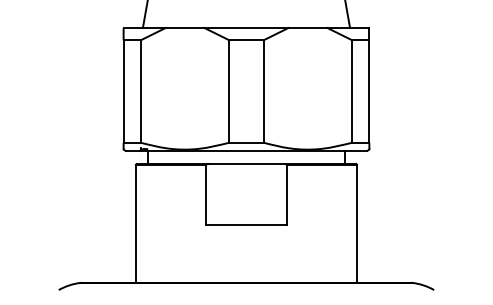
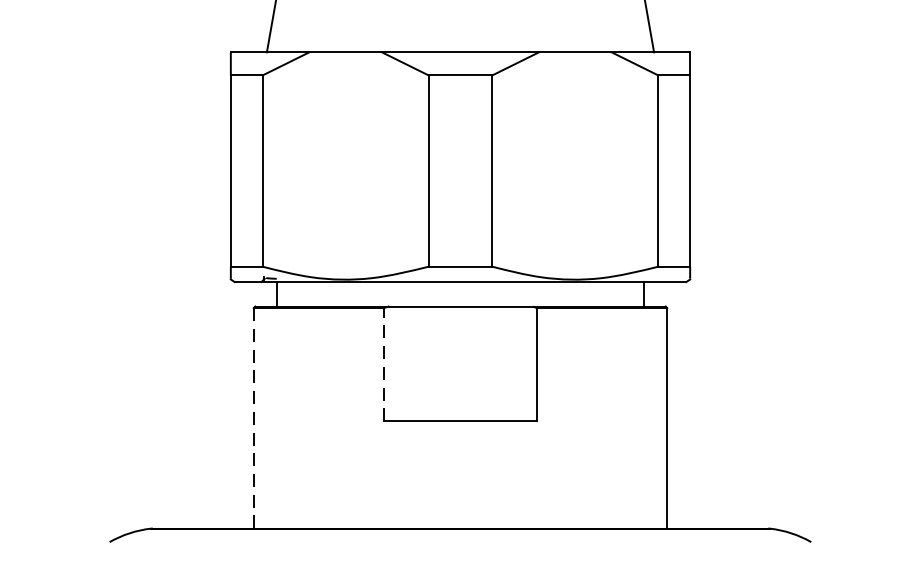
line: (205, 194) -> (383, 363), solid -> dashed
line: (135, 223) -> (253, 417), solid -> dashed

